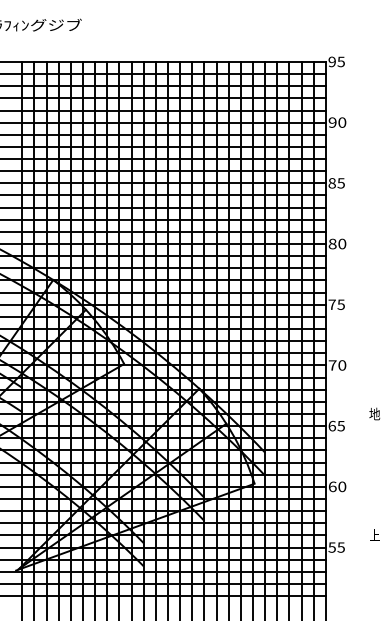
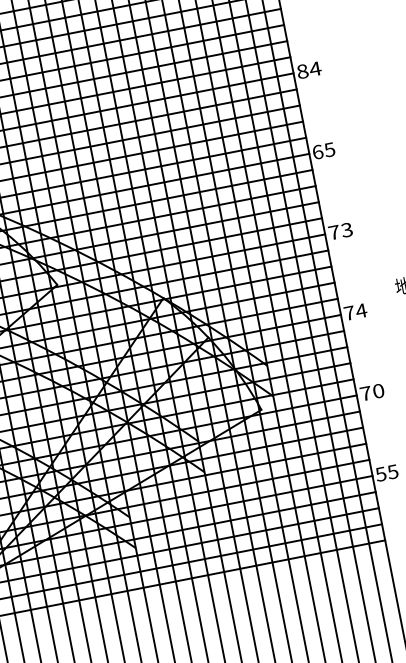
text: (342, 243) -> (315, 68), 80 -> 84
text: (331, 304) -> (316, 152), 75 -> 65
text: (342, 365) -> (347, 230), 70 -> 73
text: (336, 425) -> (354, 311), 65 -> 74
text: (332, 486) -> (365, 393), 60 -> 70

